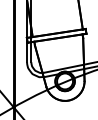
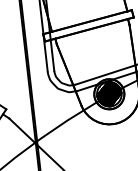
hatch: (65, 81) -> (109, 94), added

